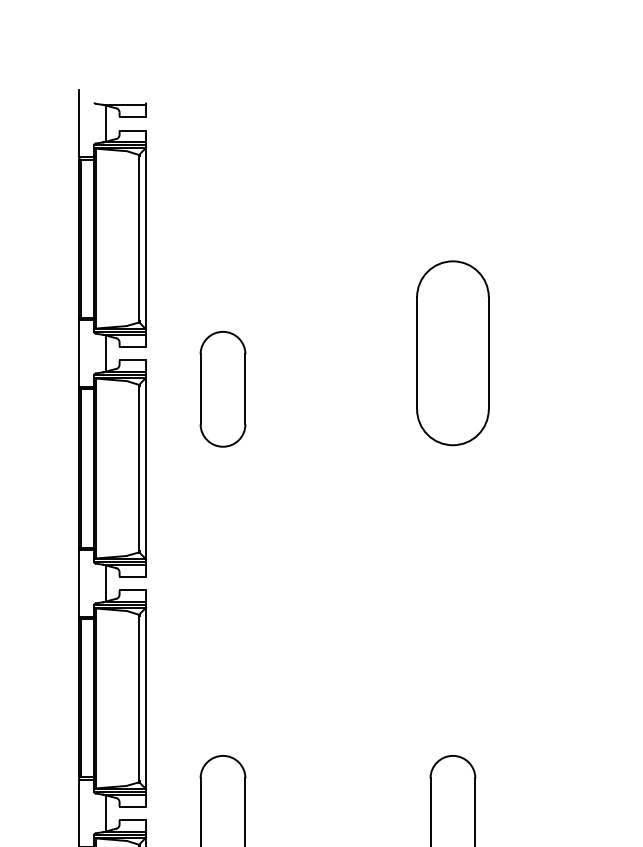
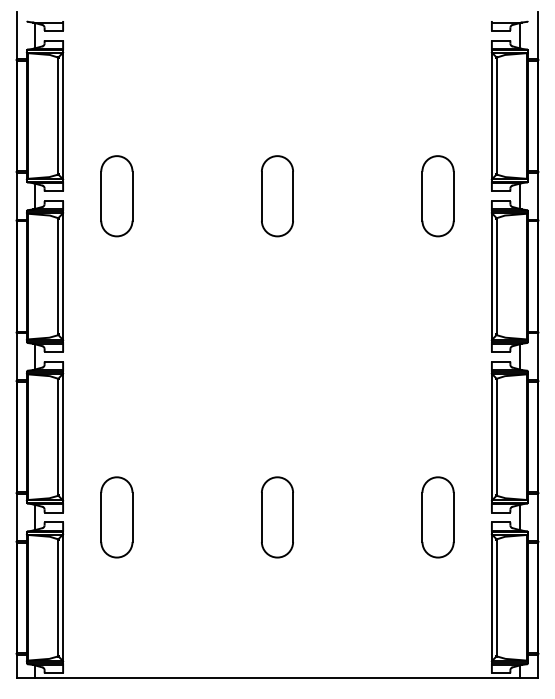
part: (452, 353) -> (277, 196), size x0.62
part: (222, 389) -> (116, 196), moved

